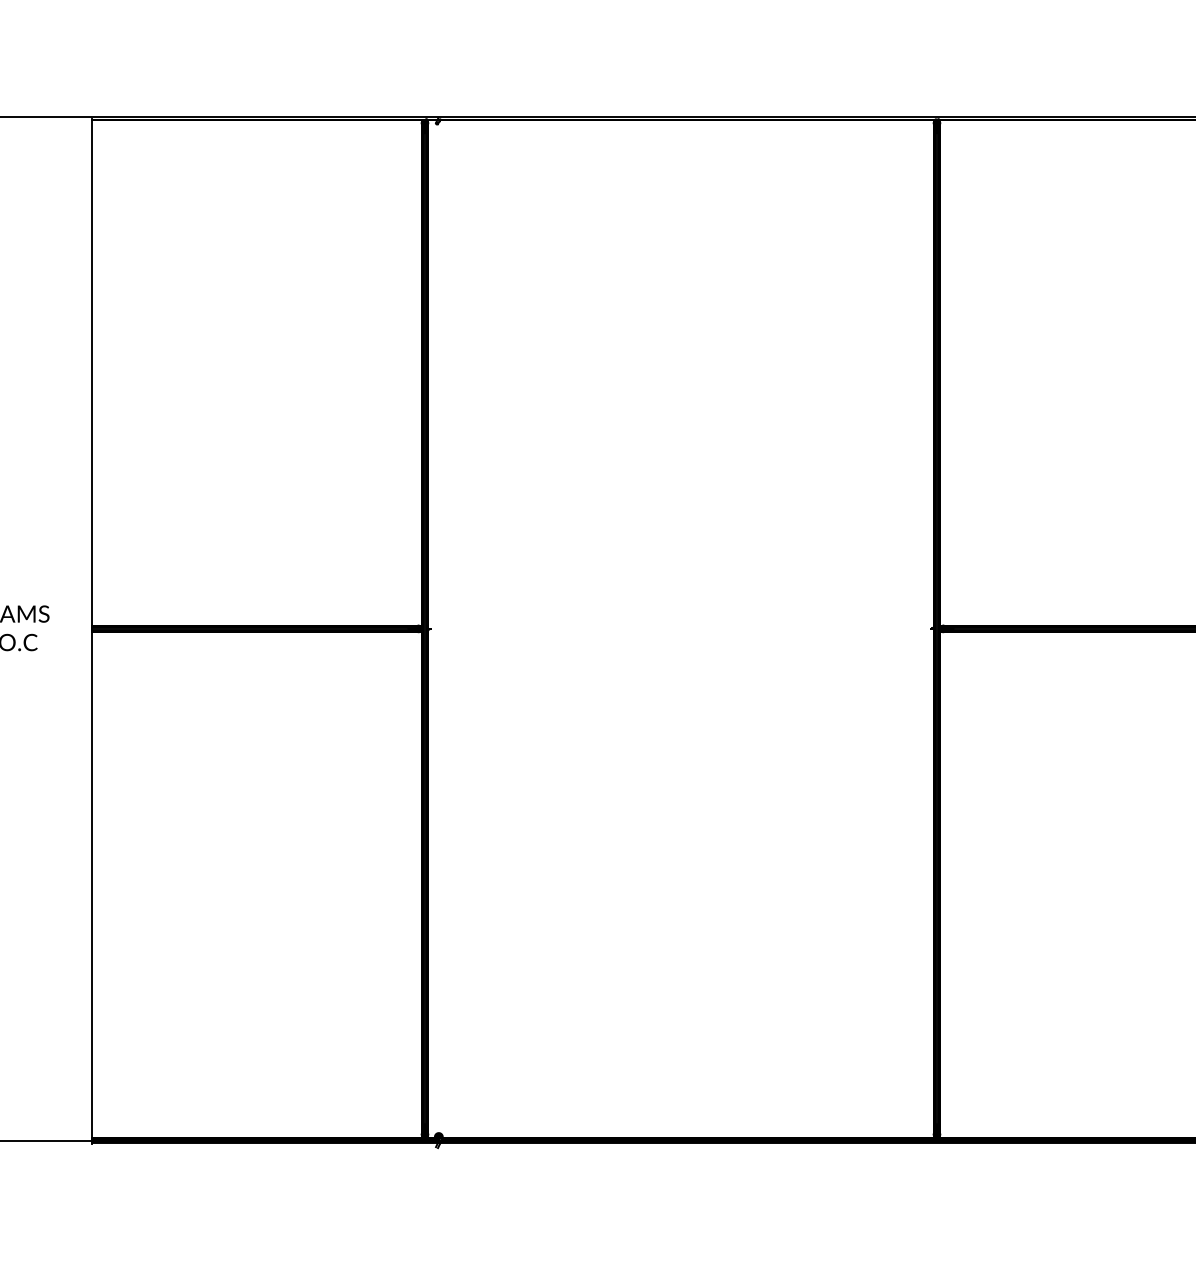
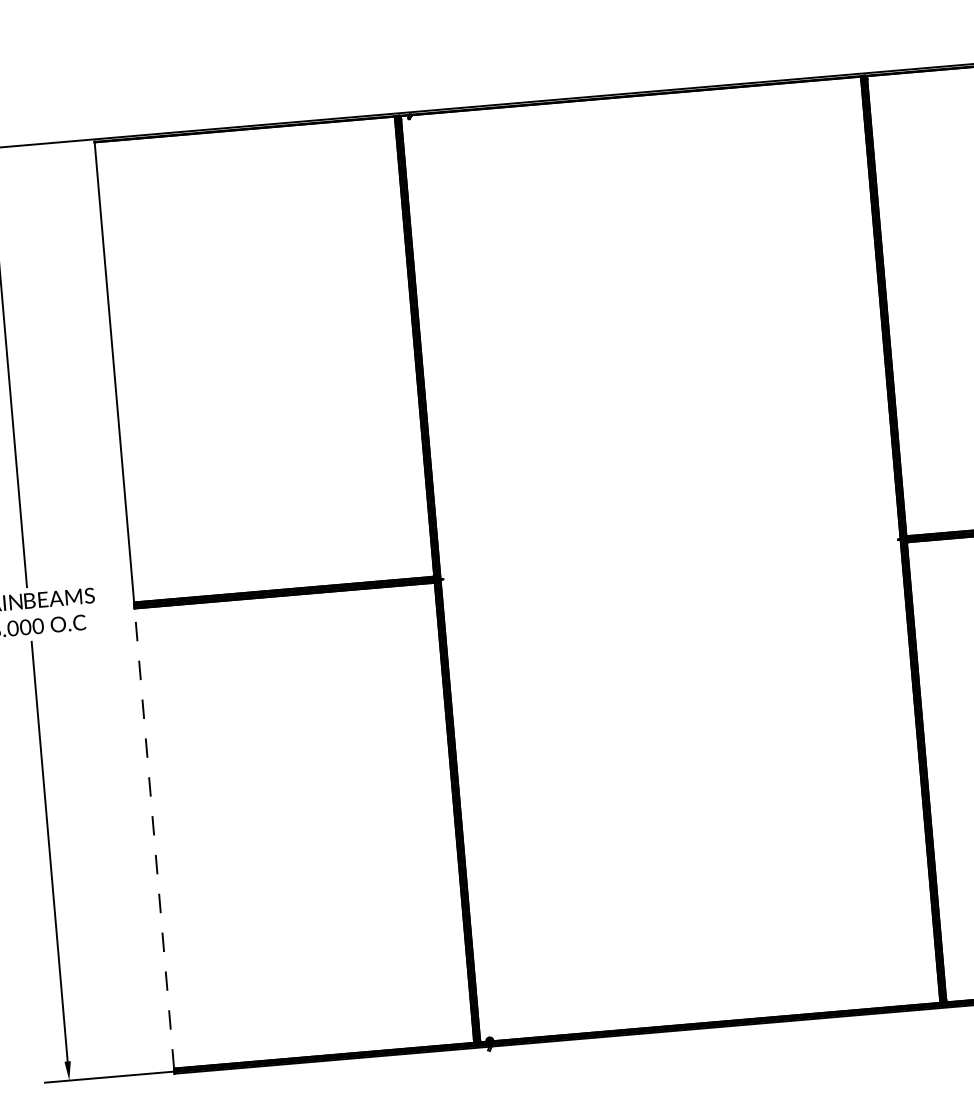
line: (91, 884) -> (153, 838), solid -> dashed

